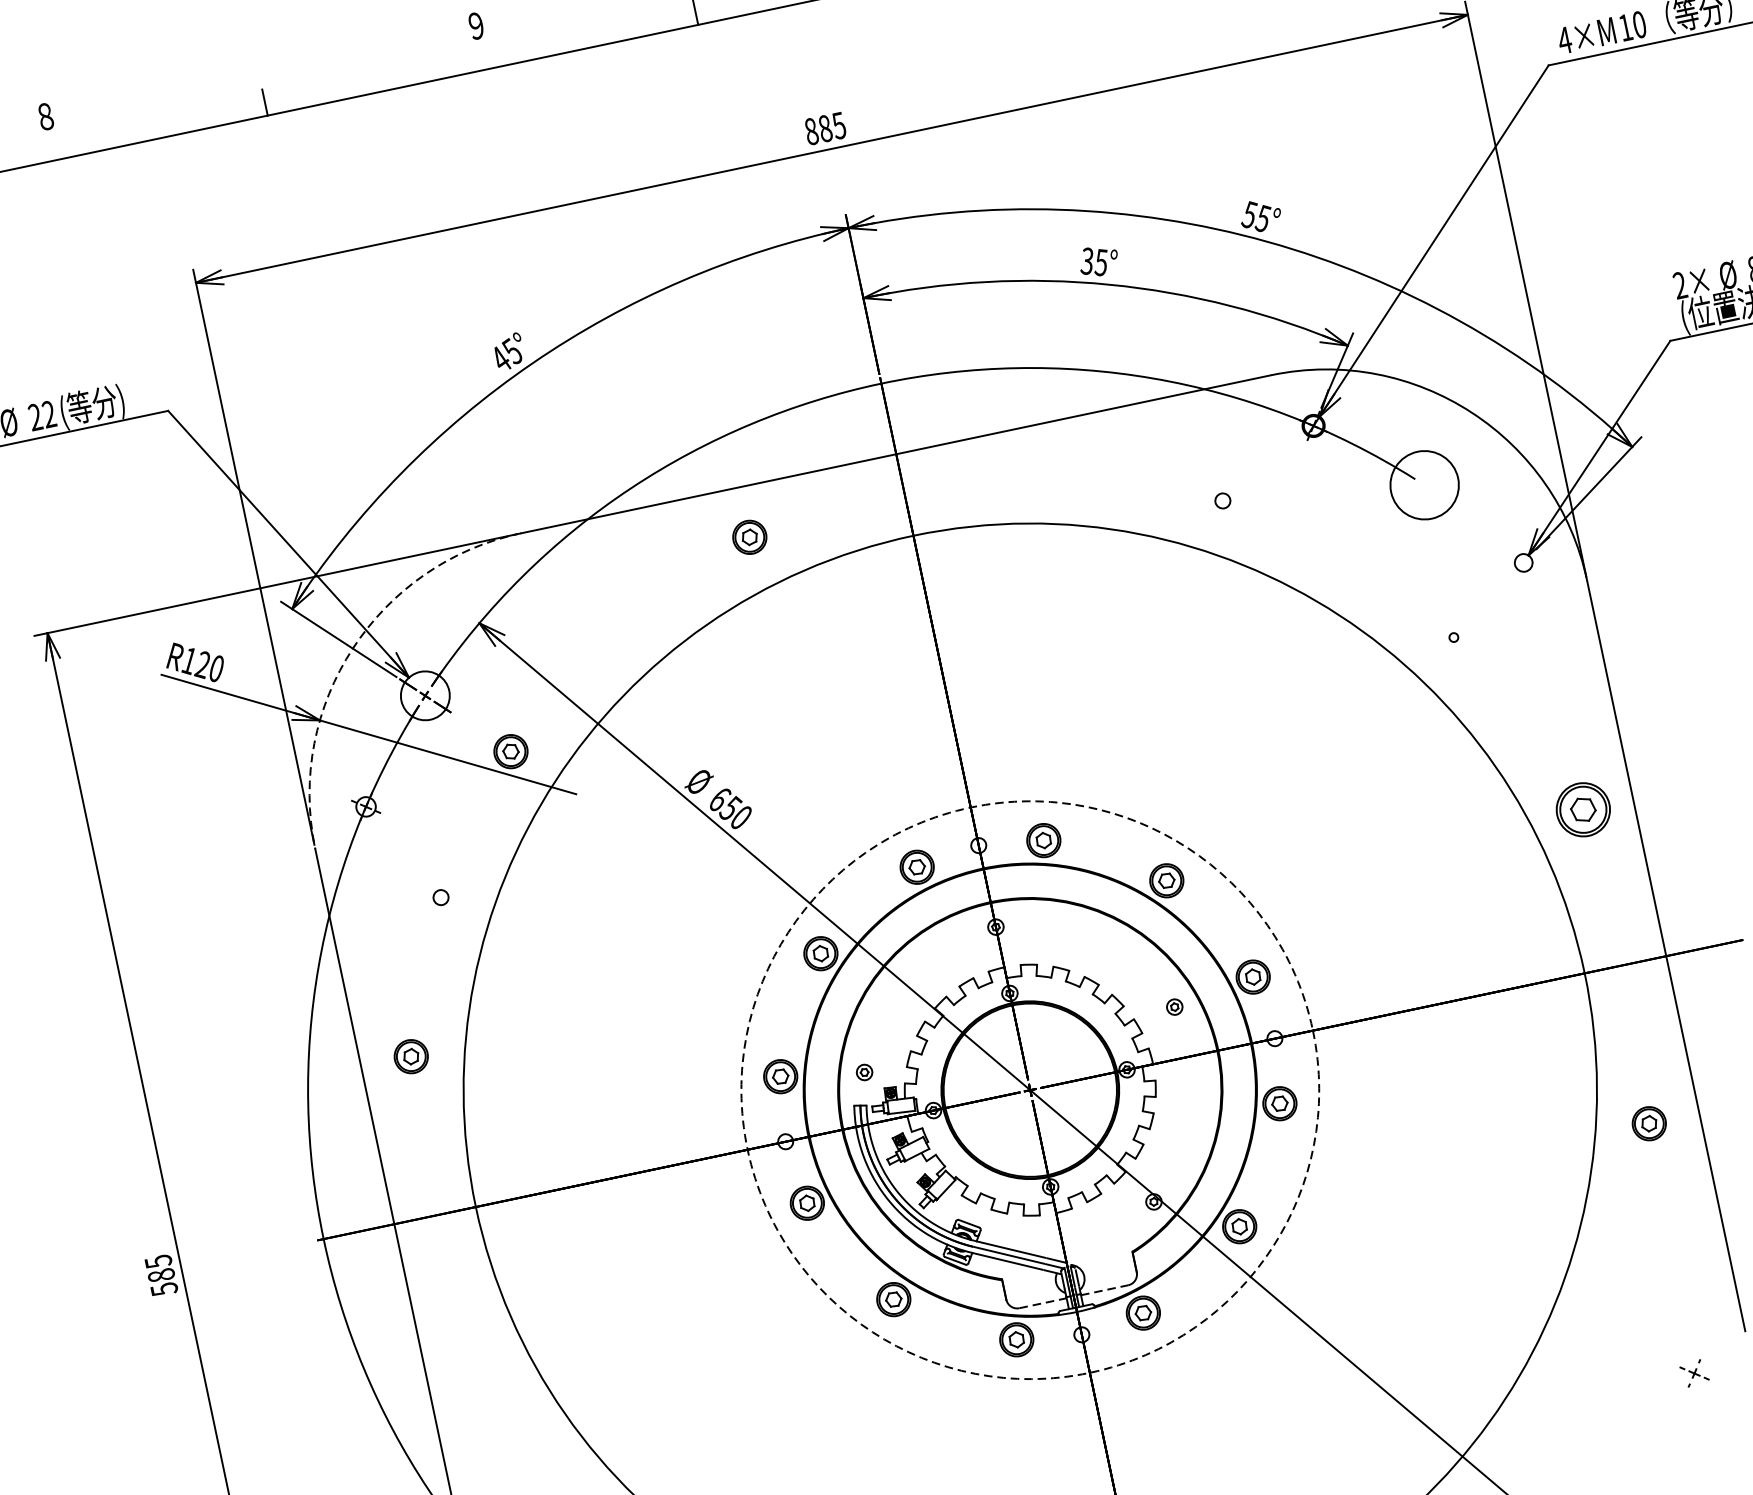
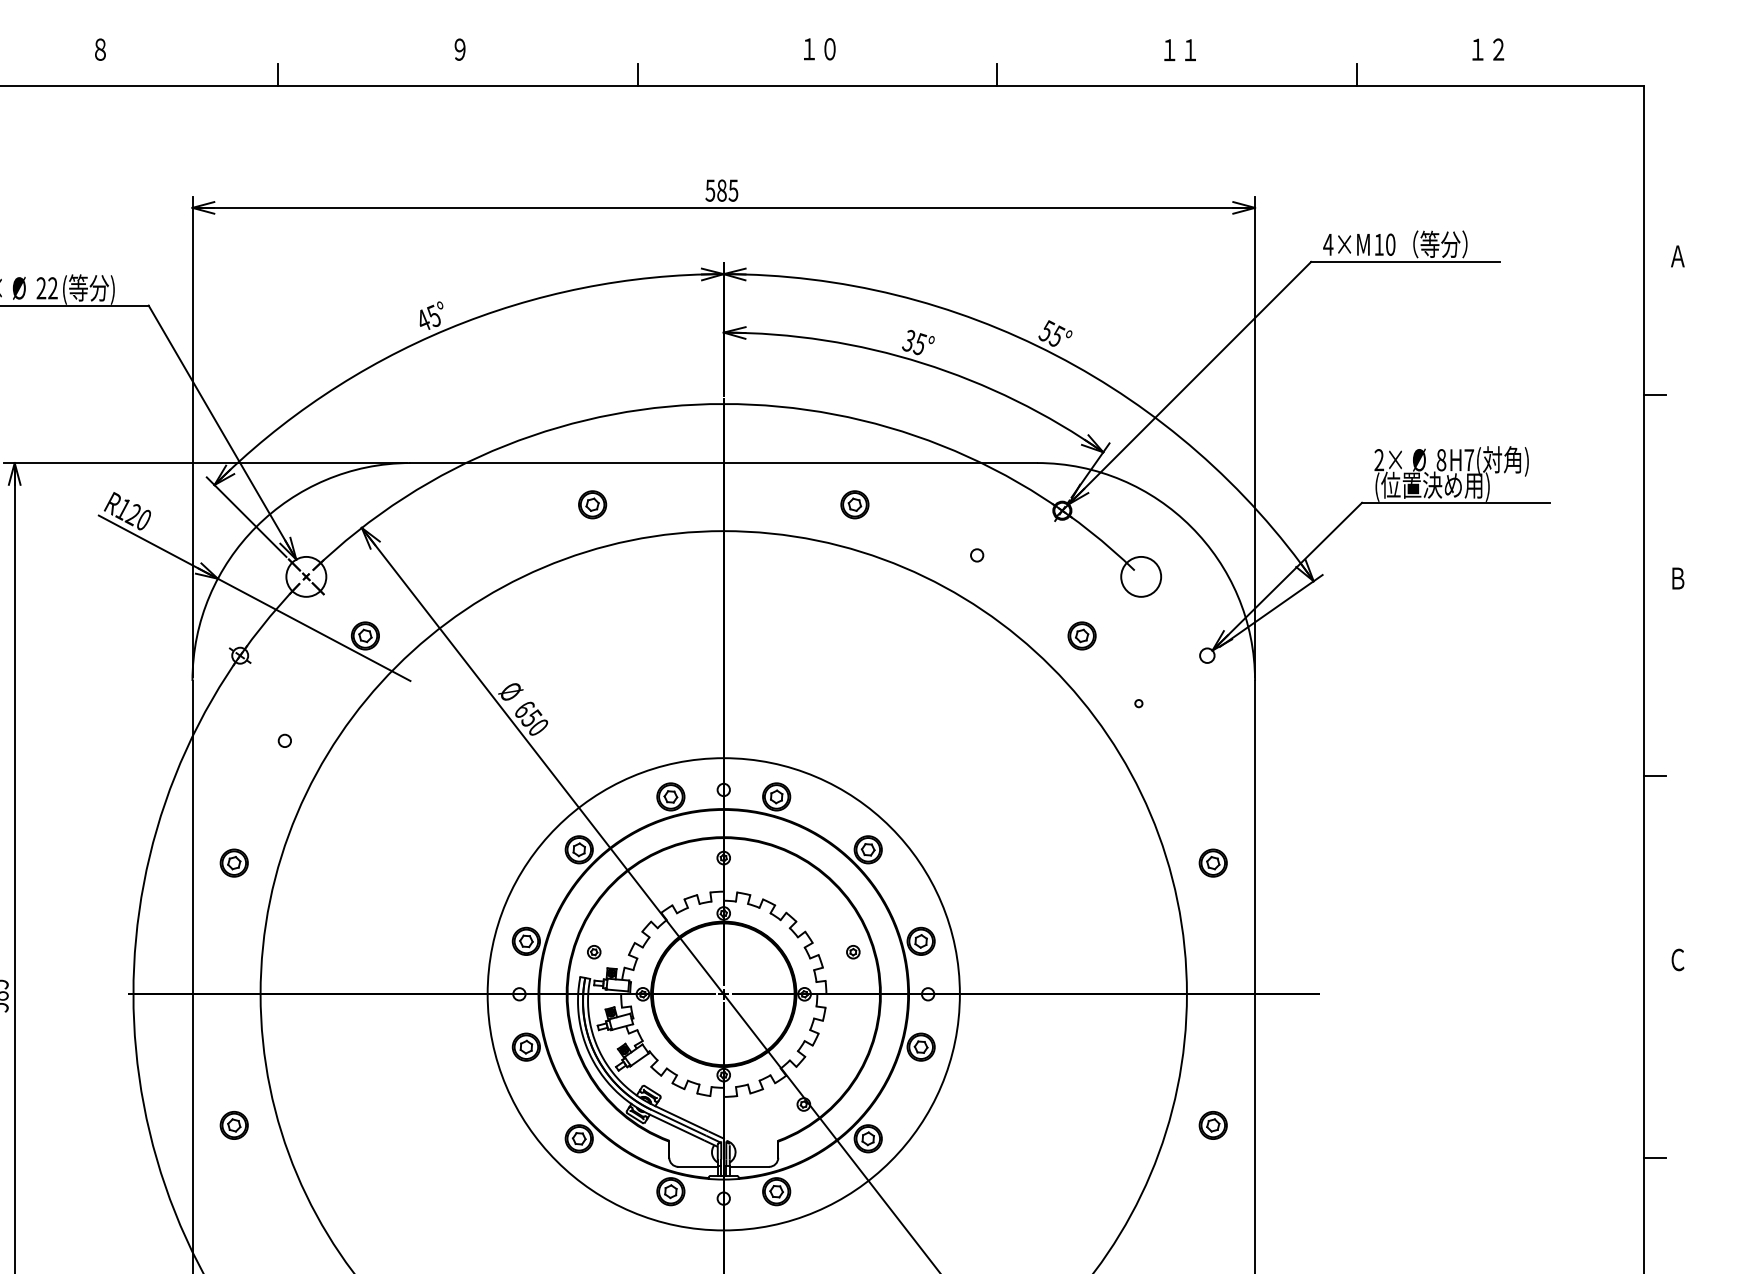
text: (811, 131) -> (710, 190), 885 -> 585
part: (1063, 470) -> (854, 504), added
circle: (1424, 484) -> (1141, 576), size x0.71
part: (1367, 570) -> (1081, 635), added
arc: (352, 648) -> (256, 526), dashed -> solid
part: (1582, 809) -> (1212, 862), size x0.62
circle: (1030, 1090) -> (723, 994), dashed -> solid
line: (1104, 1289) -> (749, 1166), dashed -> solid
line: (1043, 1302) -> (698, 1166), dashed -> solid
part: (476, 1370) -> (233, 1125), added

